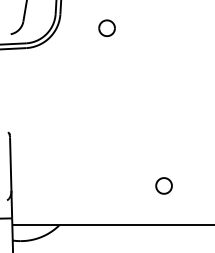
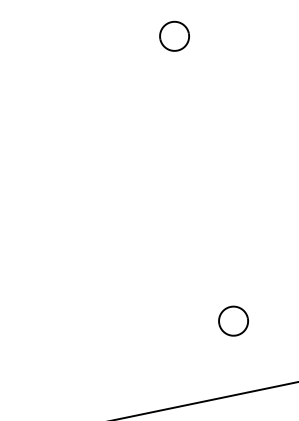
part: (106, 27) -> (173, 35), moved
part: (163, 185) -> (232, 320), moved

